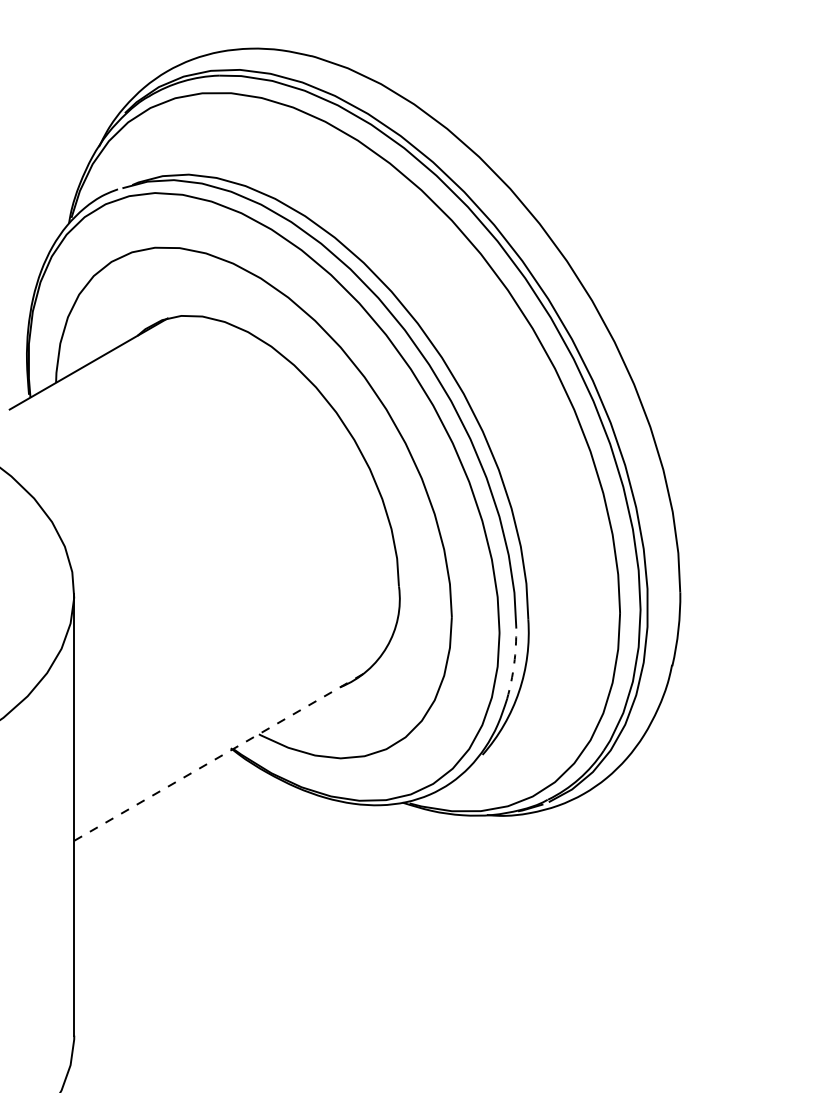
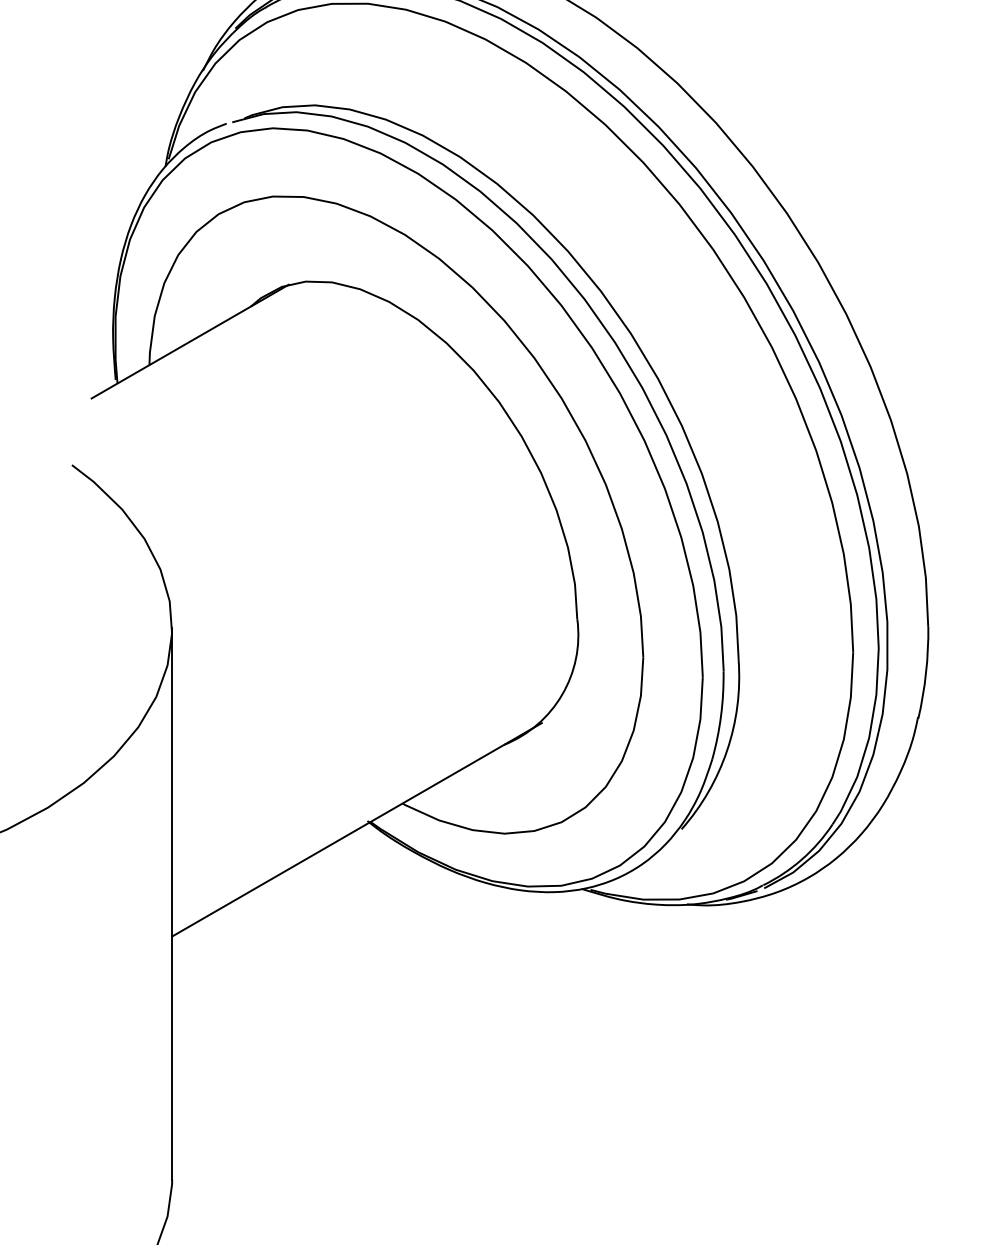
arc: (514, 664) -> (721, 716), dashed -> solid
line: (222, 755) -> (357, 830), dashed -> solid

